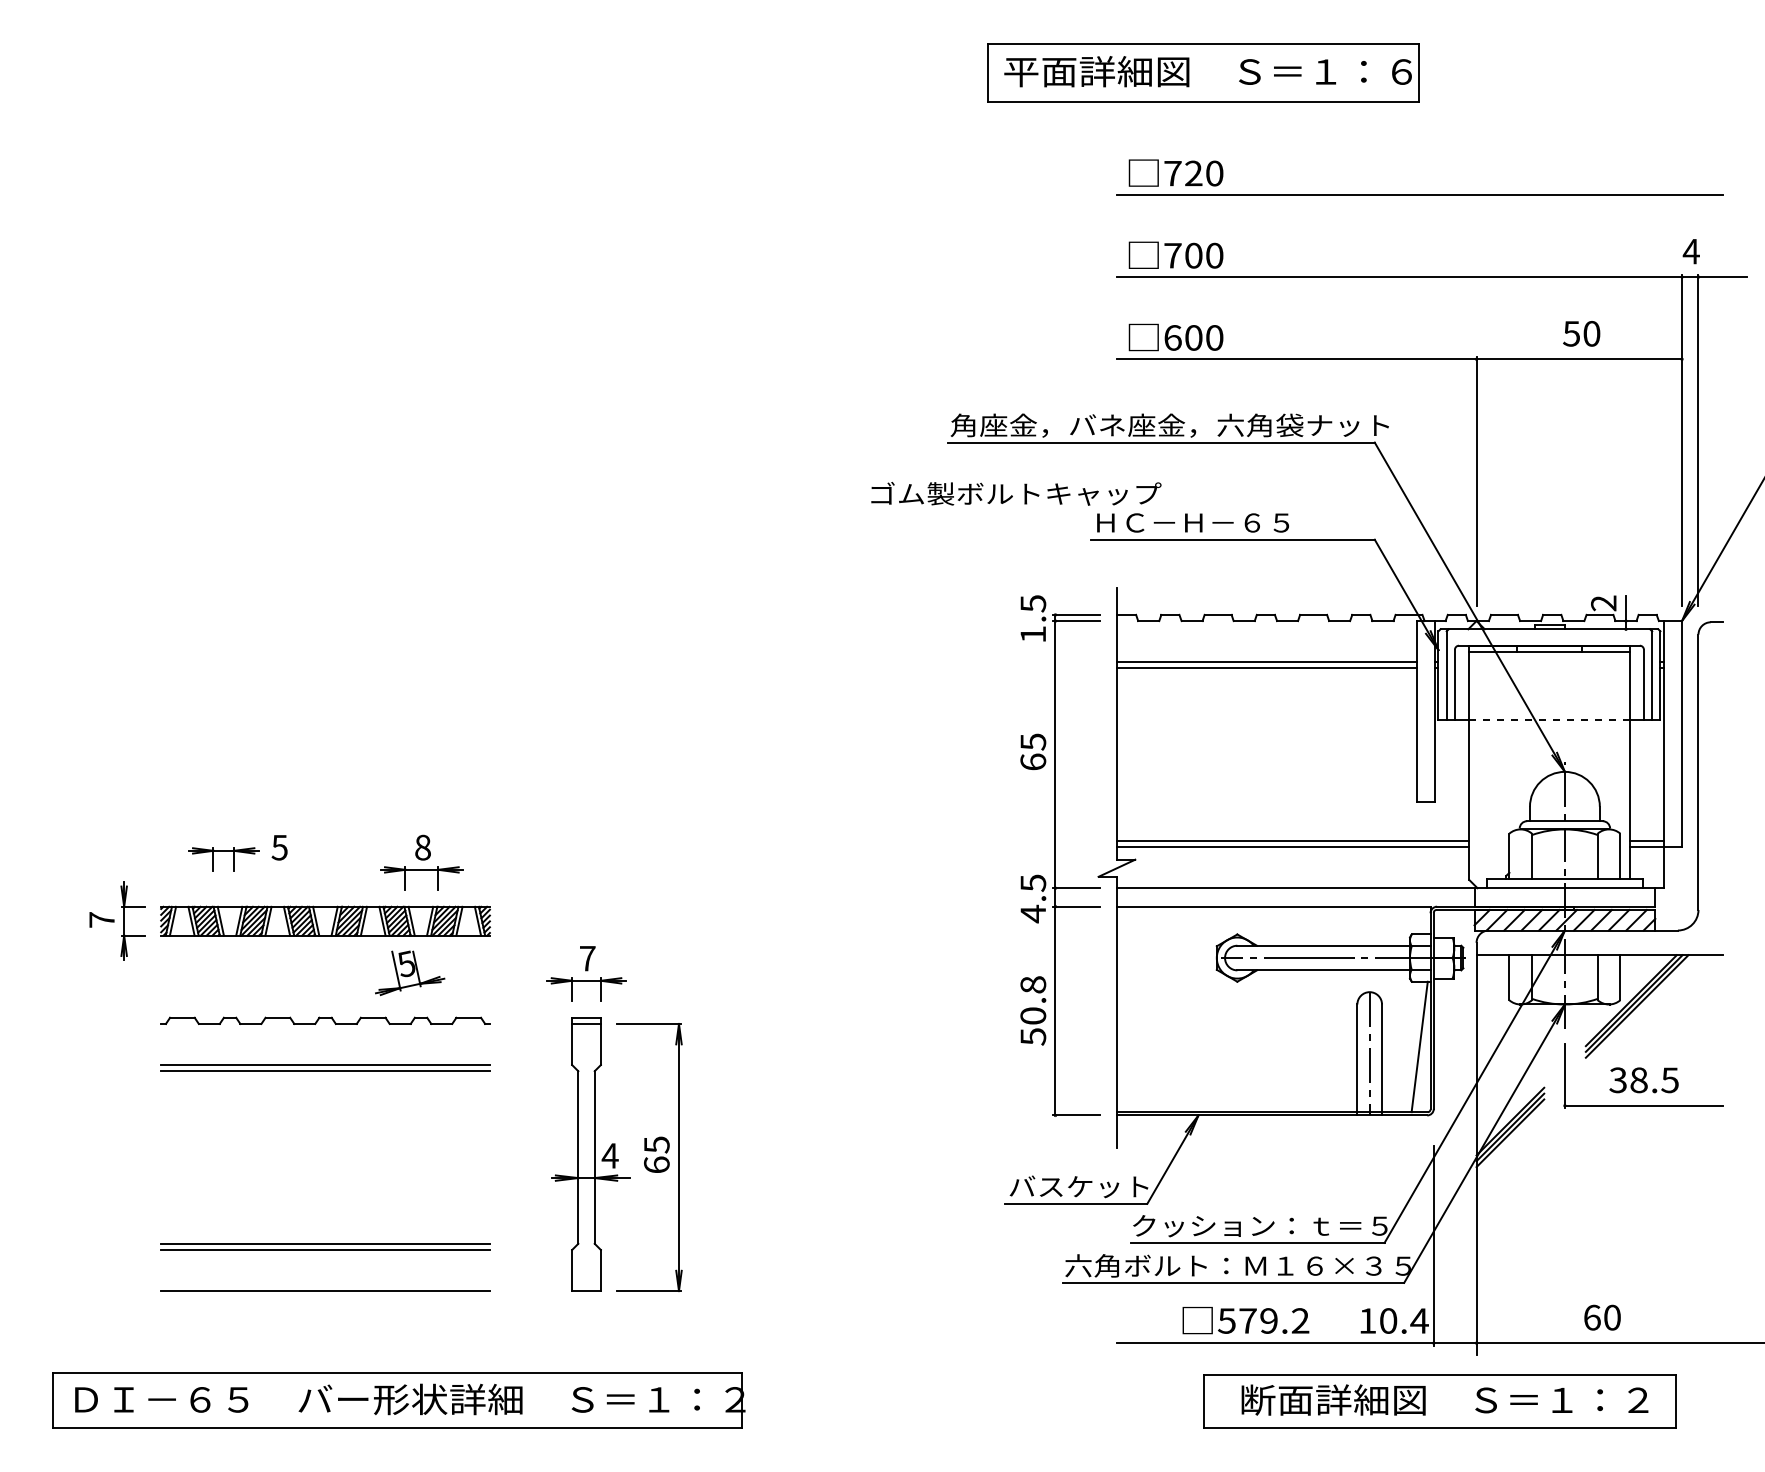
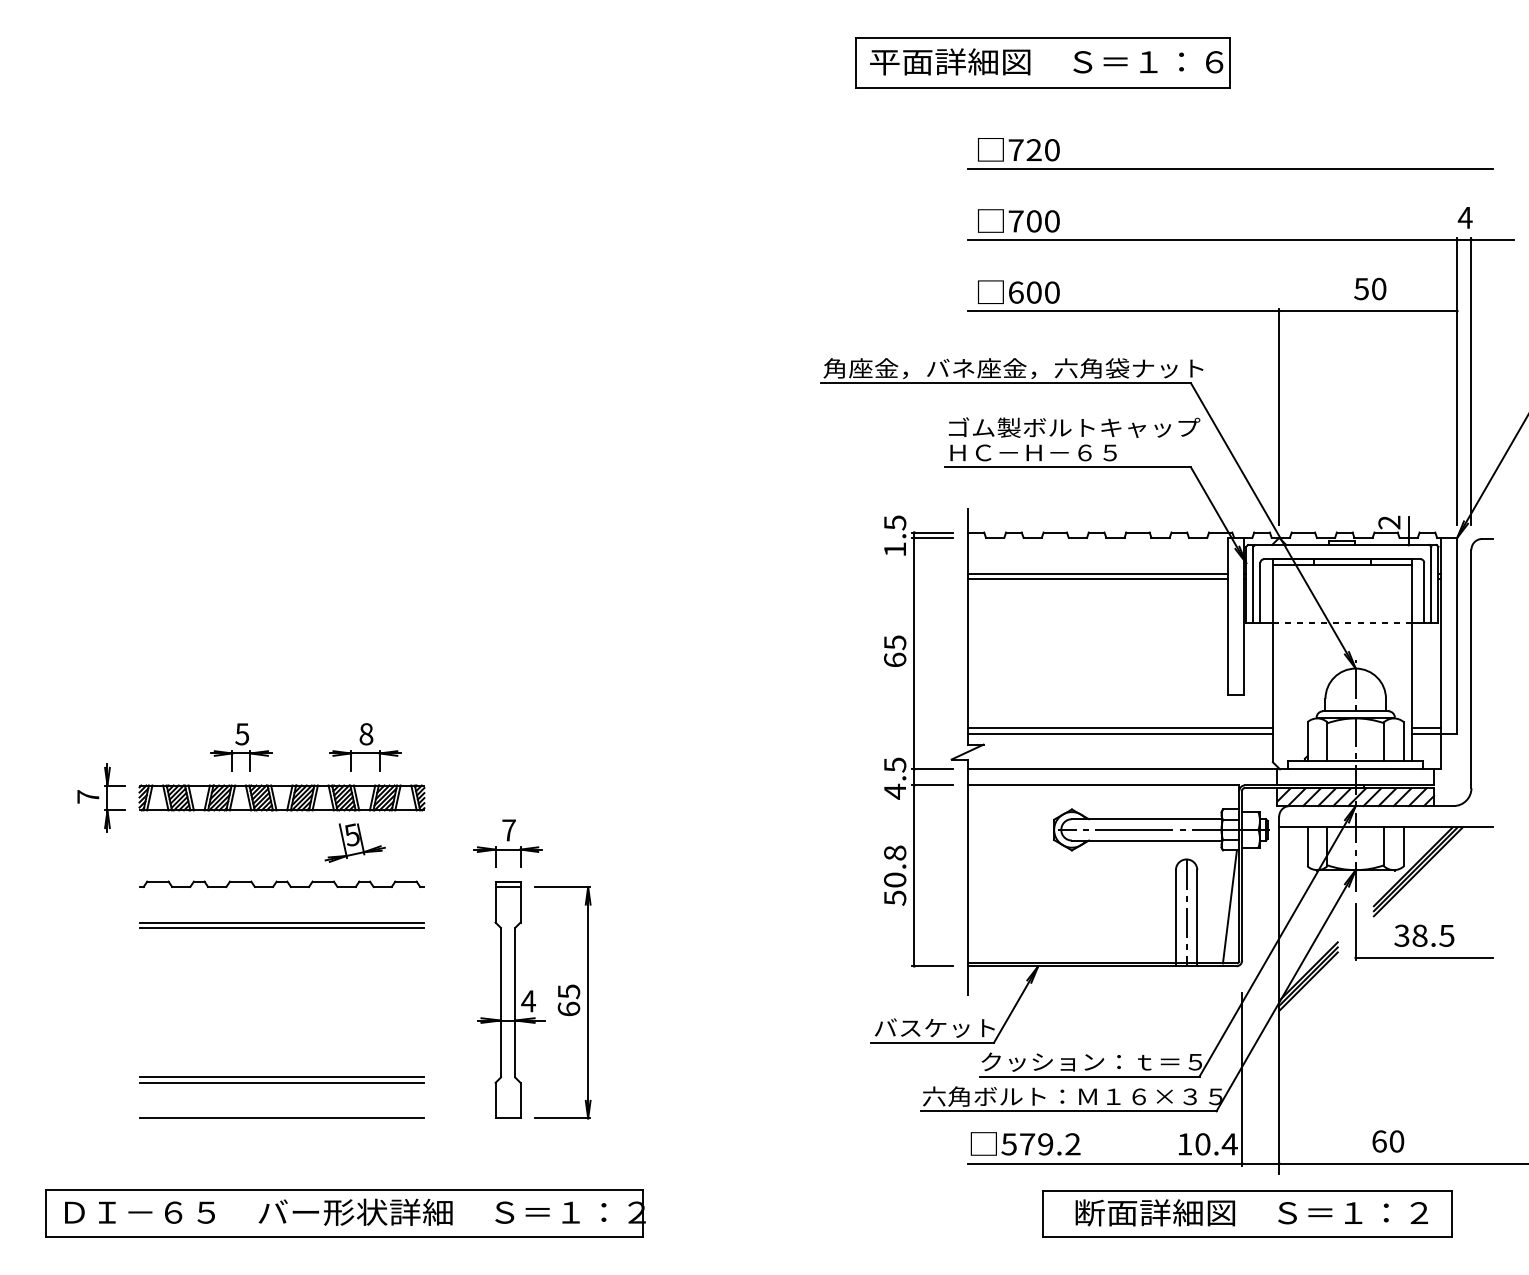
text: (1016, 493) -> (1074, 427), moved
part: (223, 851) -> (241, 754), moved
text: (1245, 1320) -> (1025, 1143), moved

